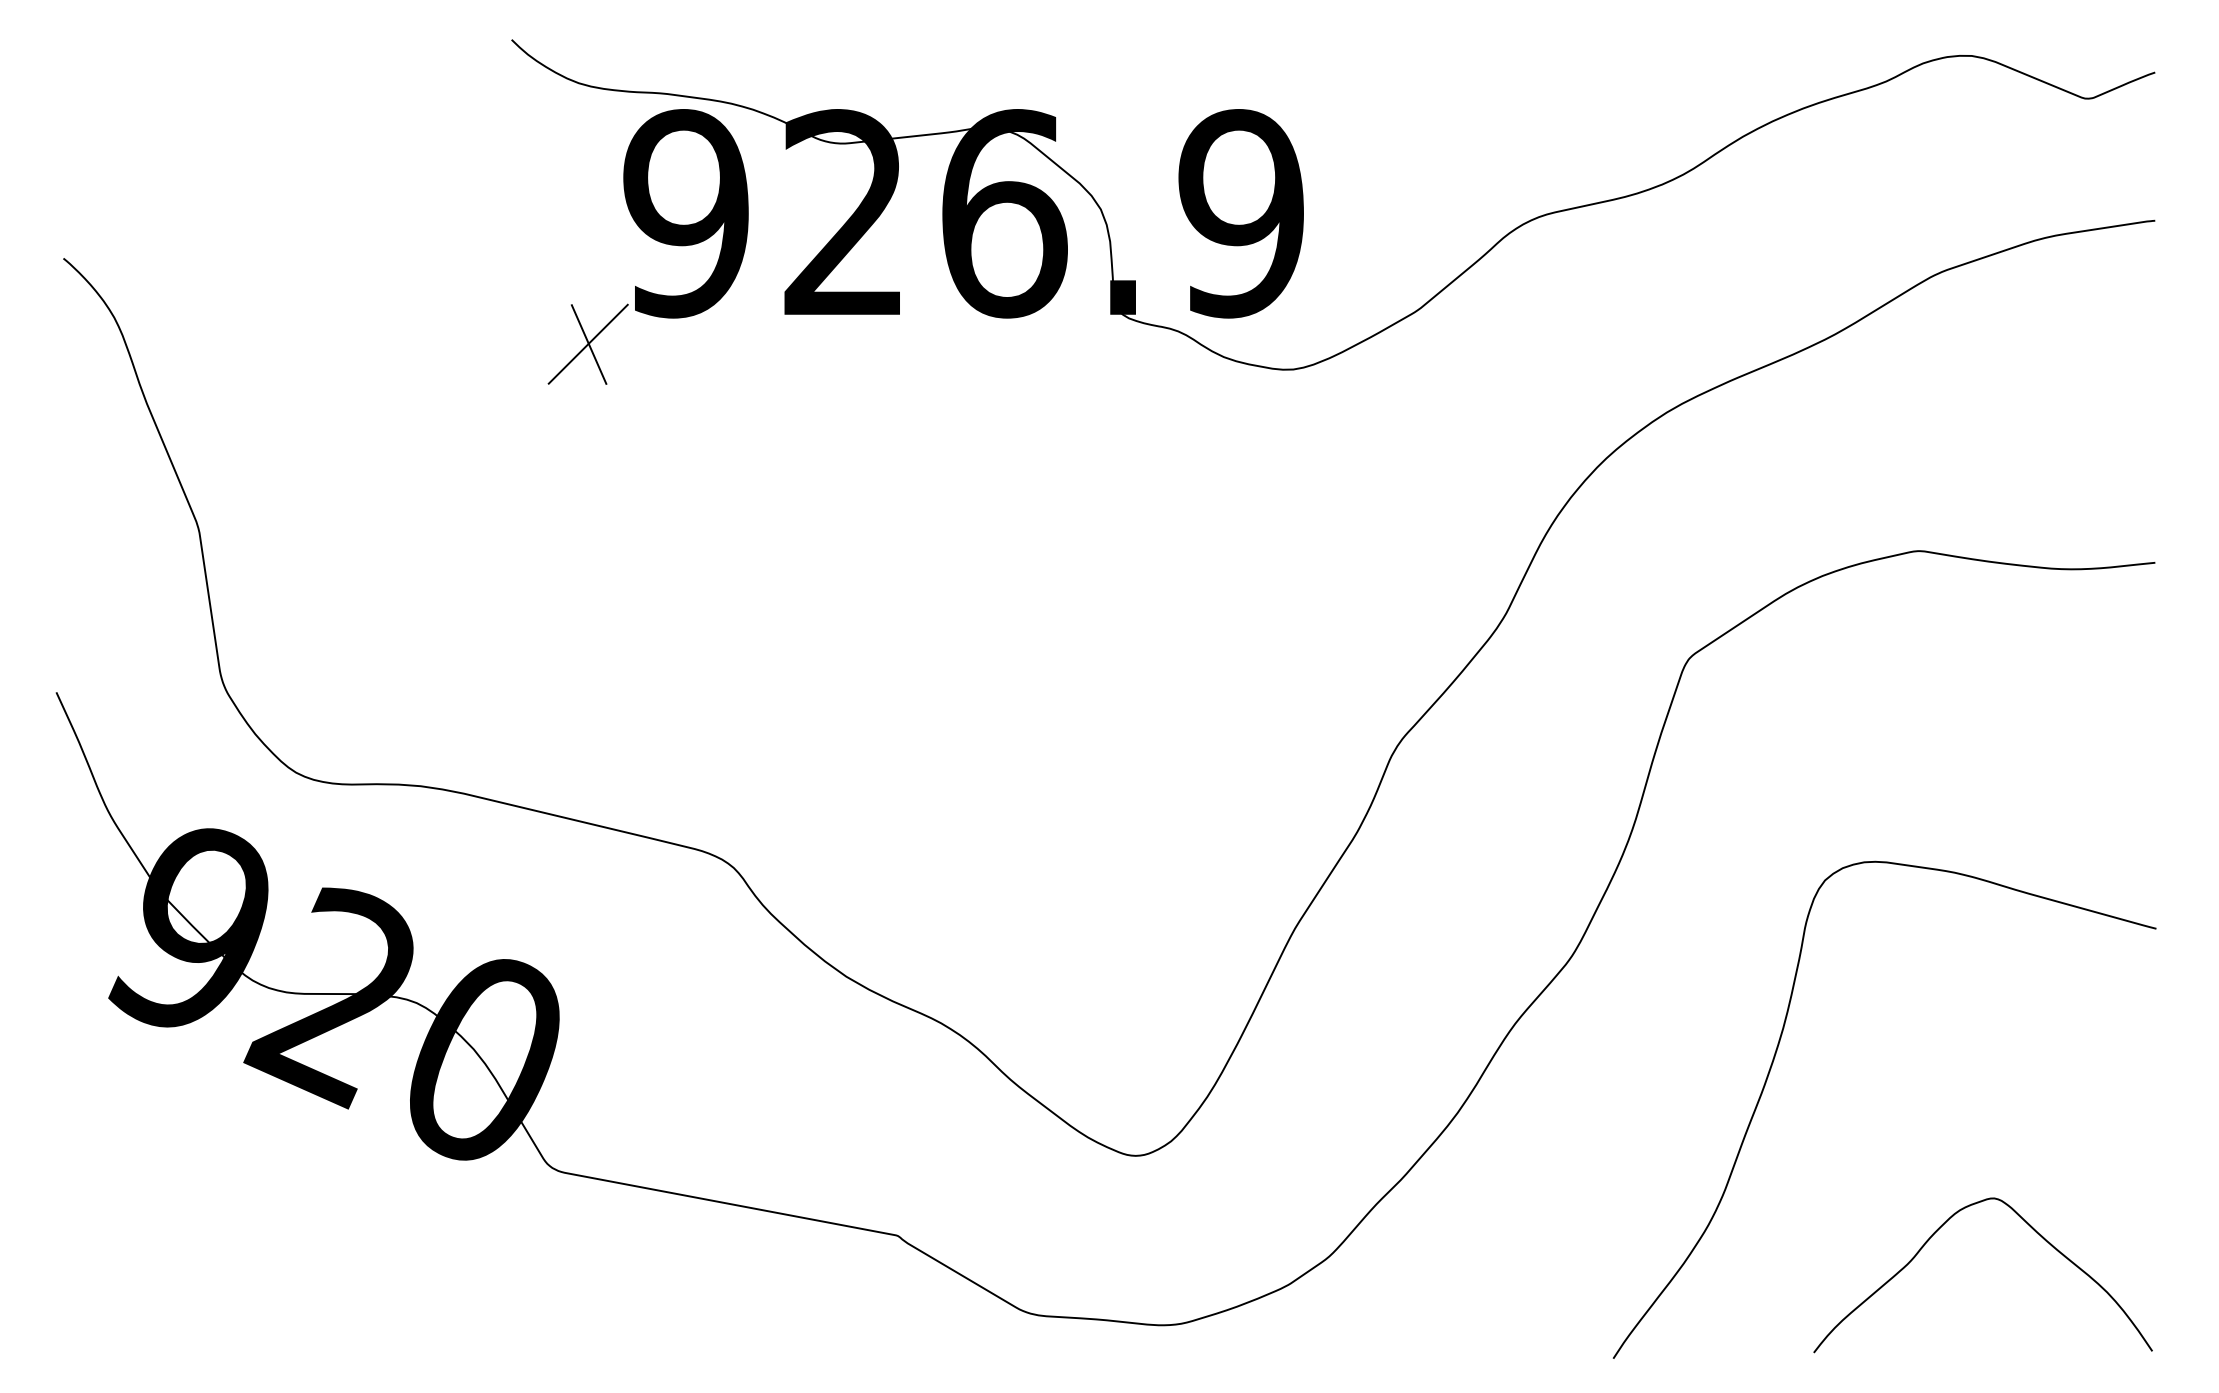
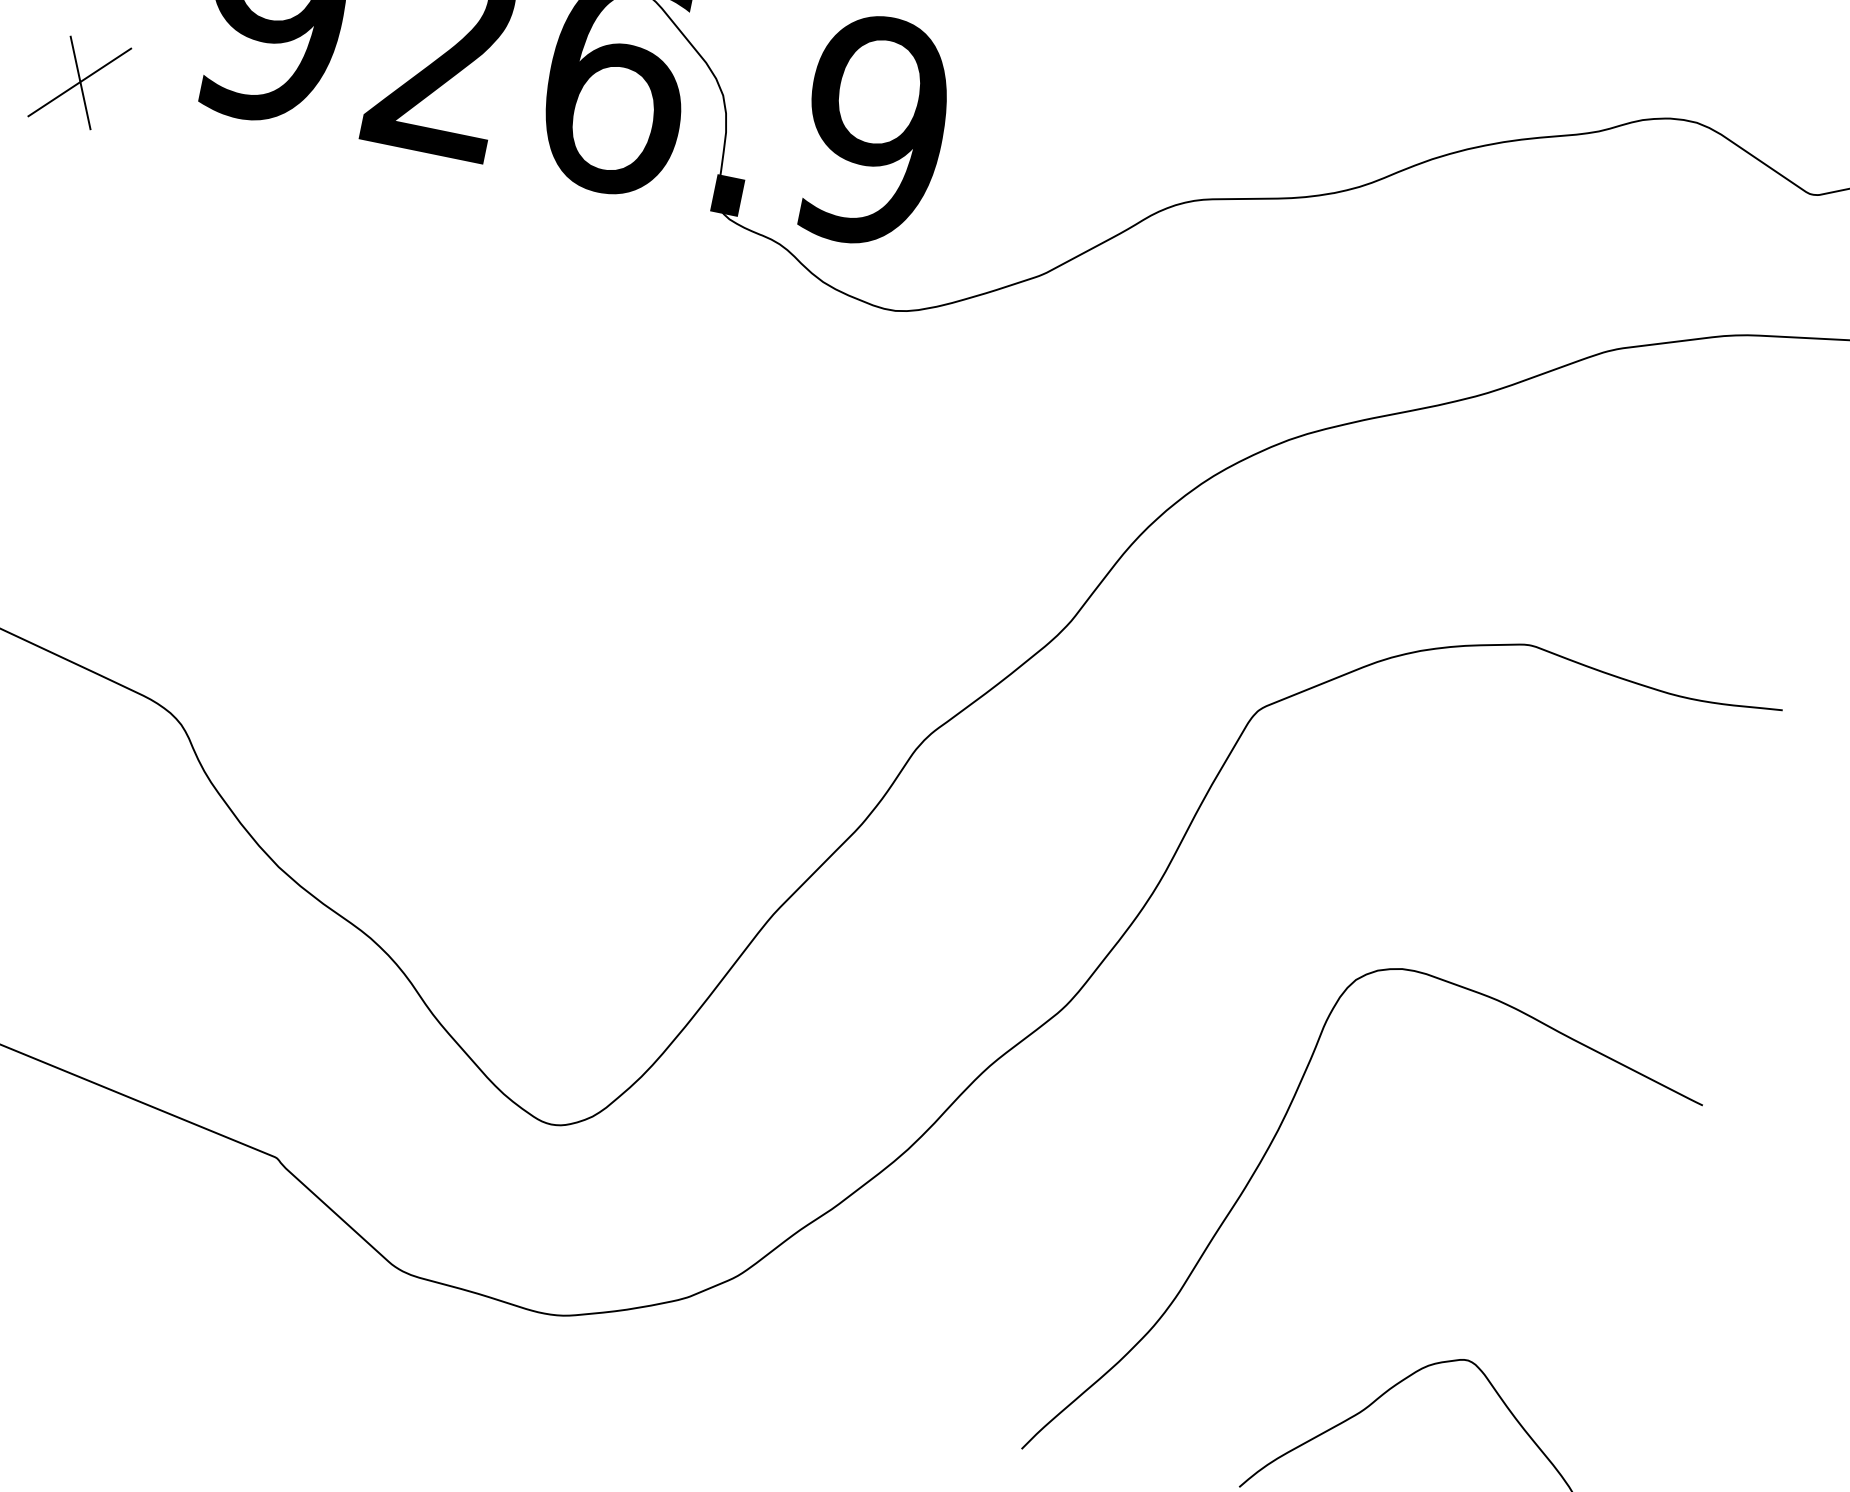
part: (587, 343) -> (79, 81), moved

